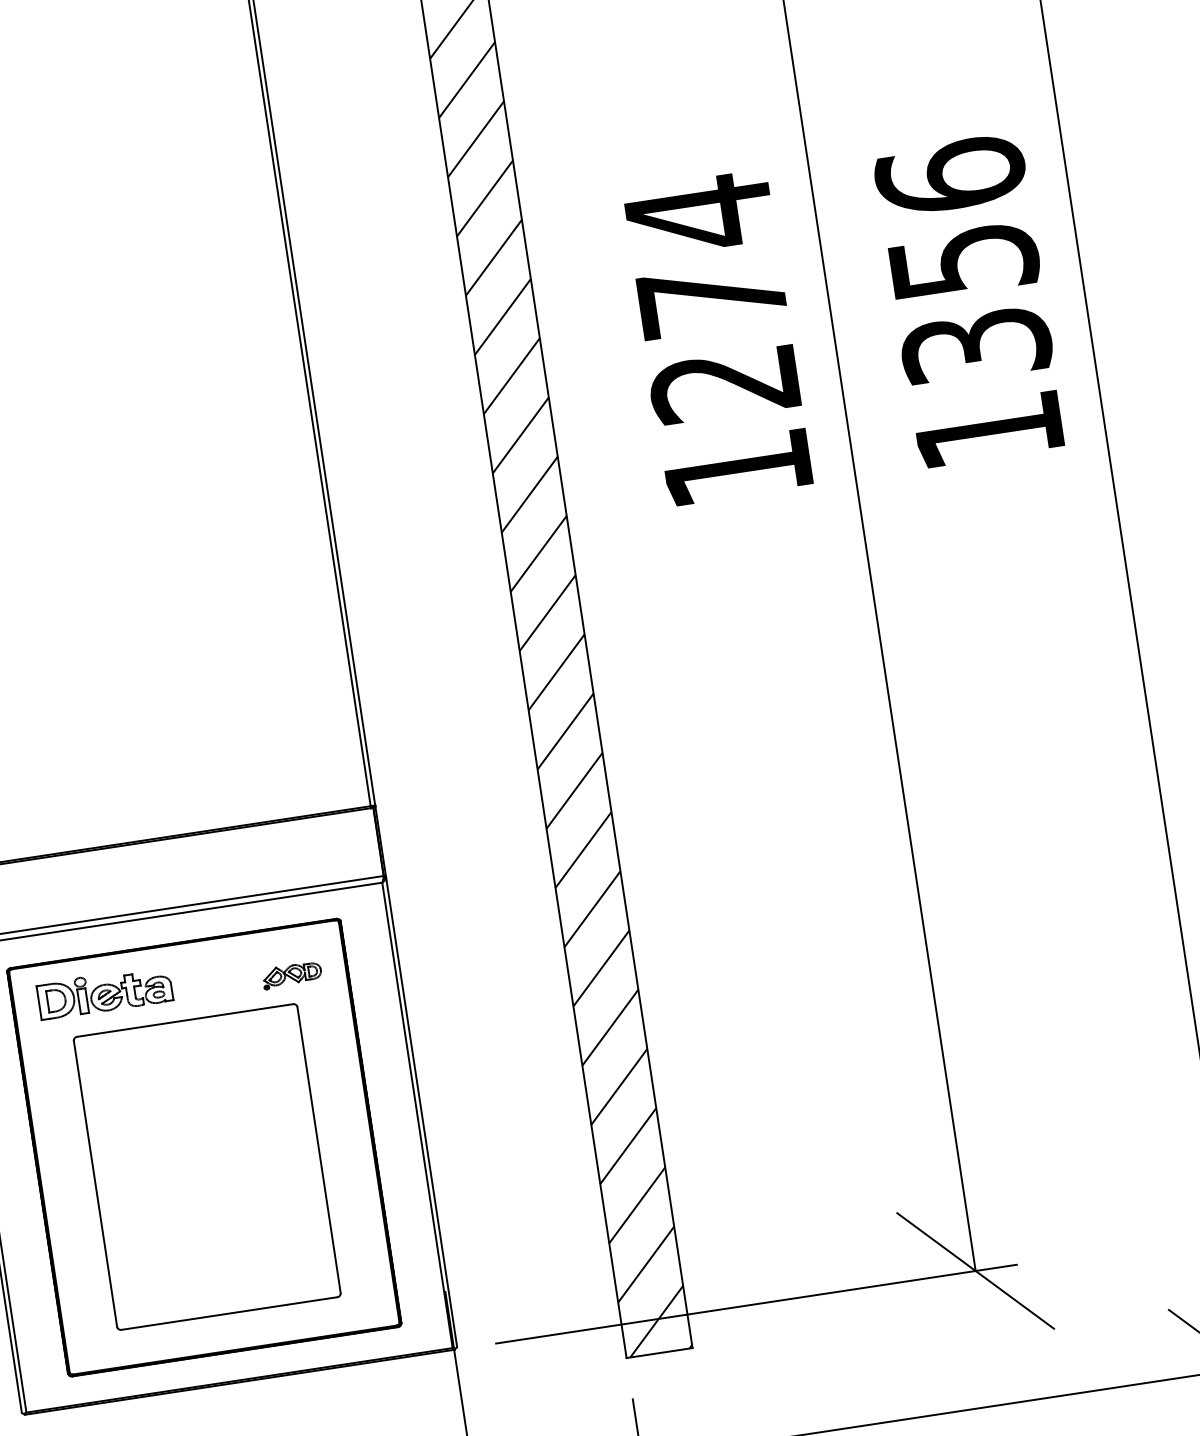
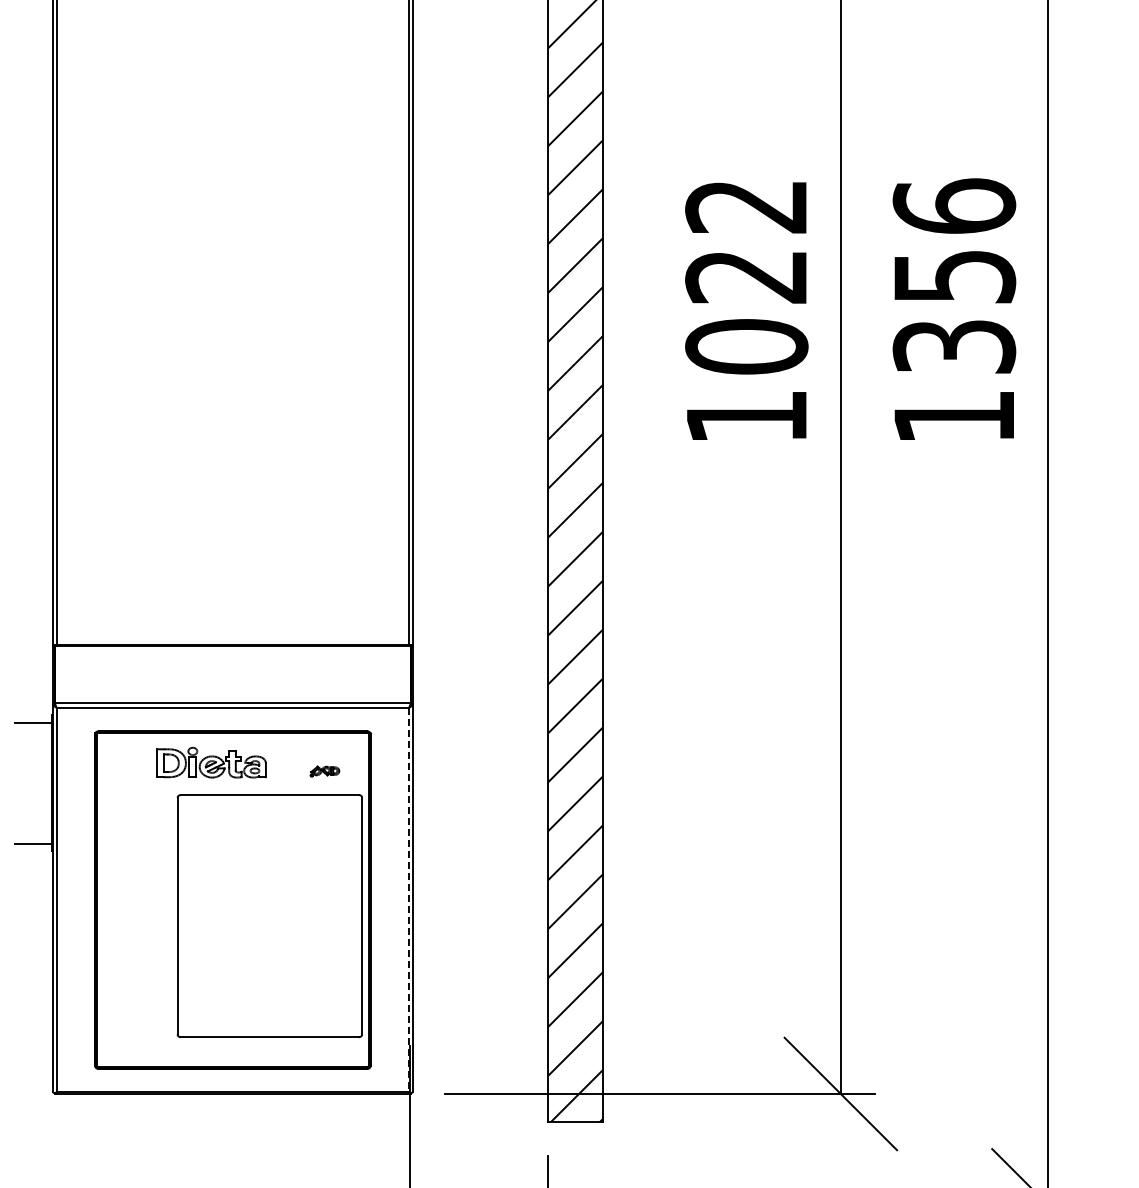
text: (711, 297) -> (746, 275), 1274 -> 1022
part: (291, 975) -> (324, 771), size x0.6
part: (104, 992) -> (211, 762), moved
line: (416, 1115) -> (408, 900), solid -> dashed
part: (206, 1167) -> (269, 916), moved

